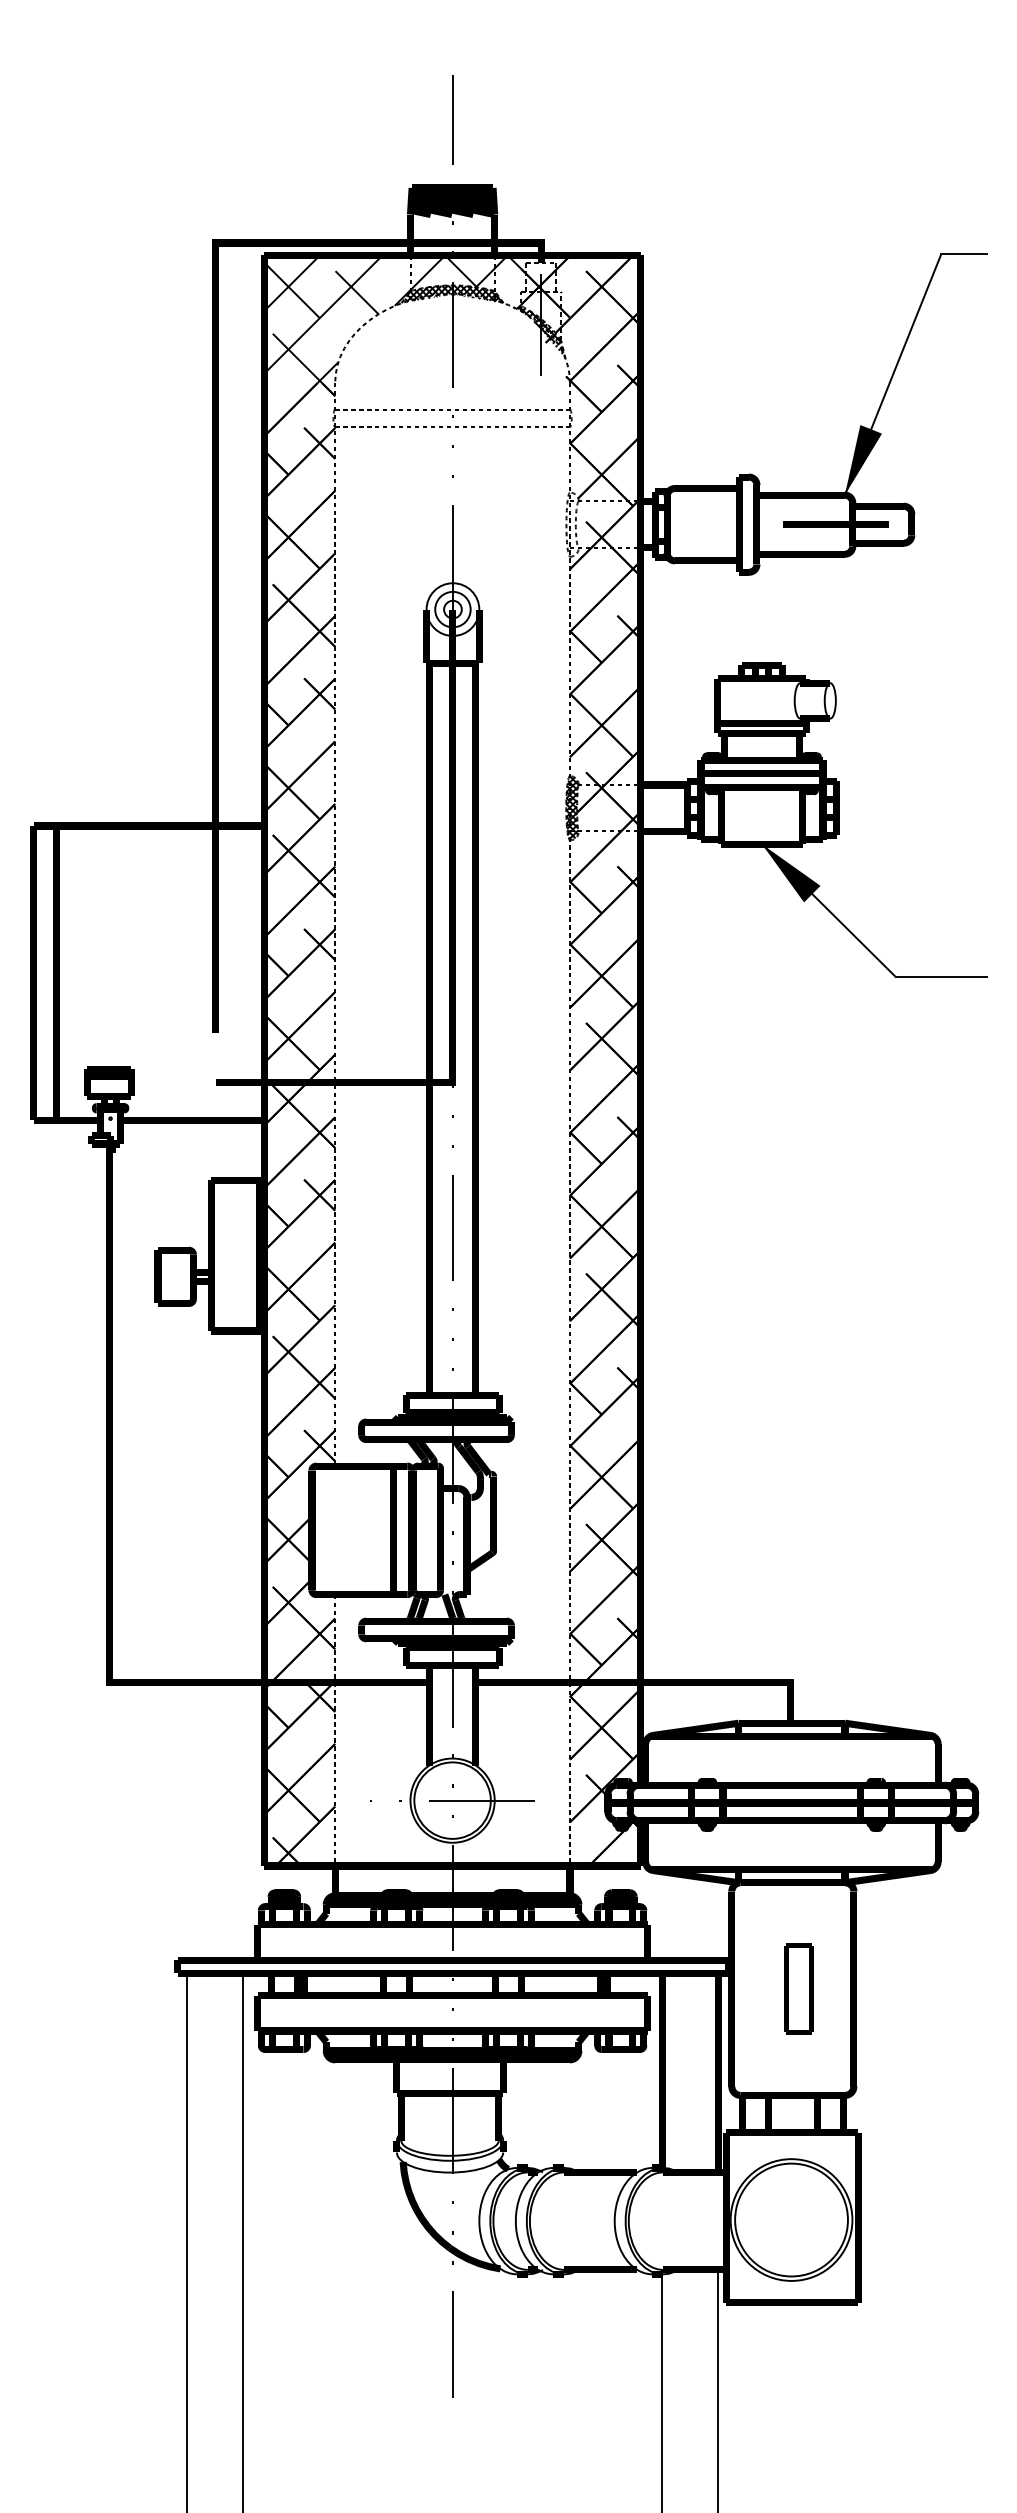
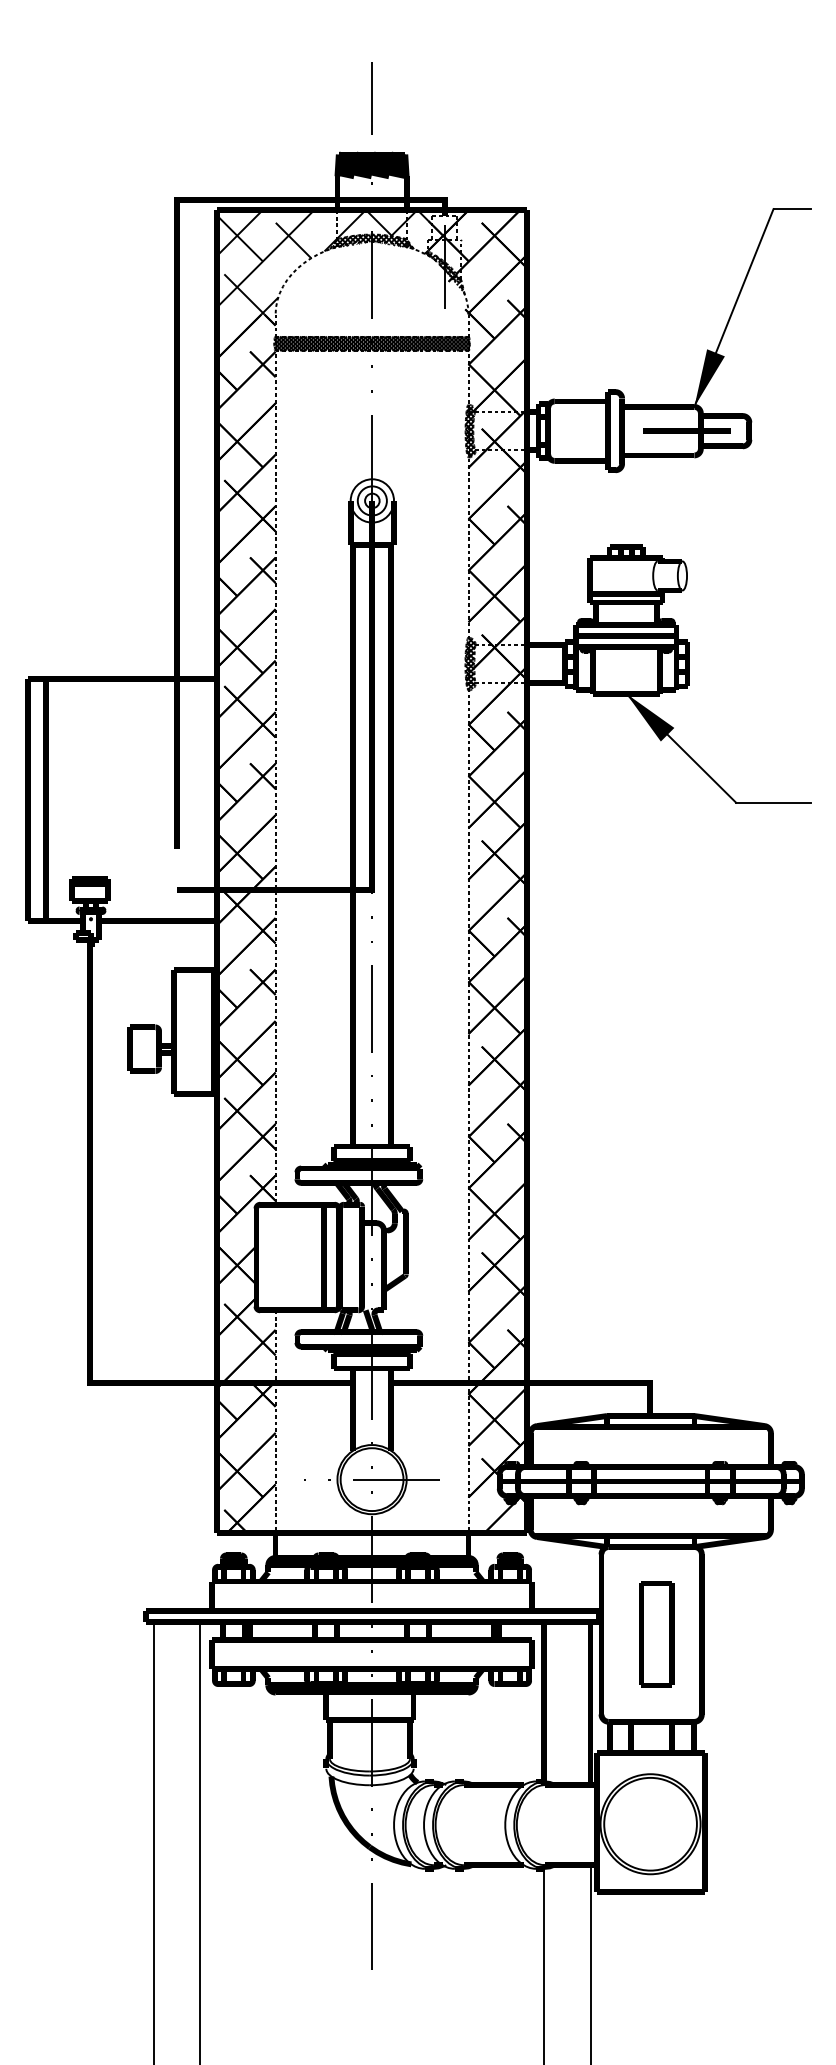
hatch: (452, 418) -> (371, 343), added
hatch: (572, 524) -> (470, 431), added
part: (798, 1988) -> (656, 1633), size x1.43

